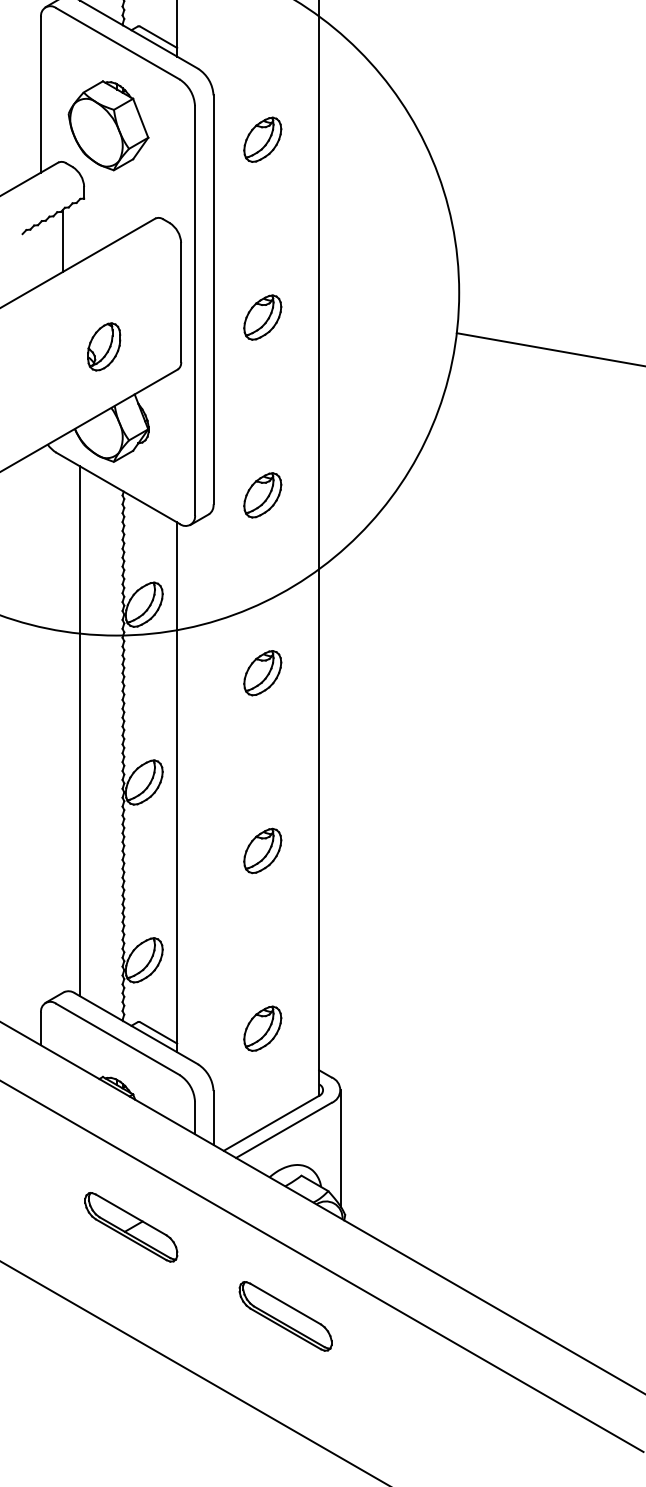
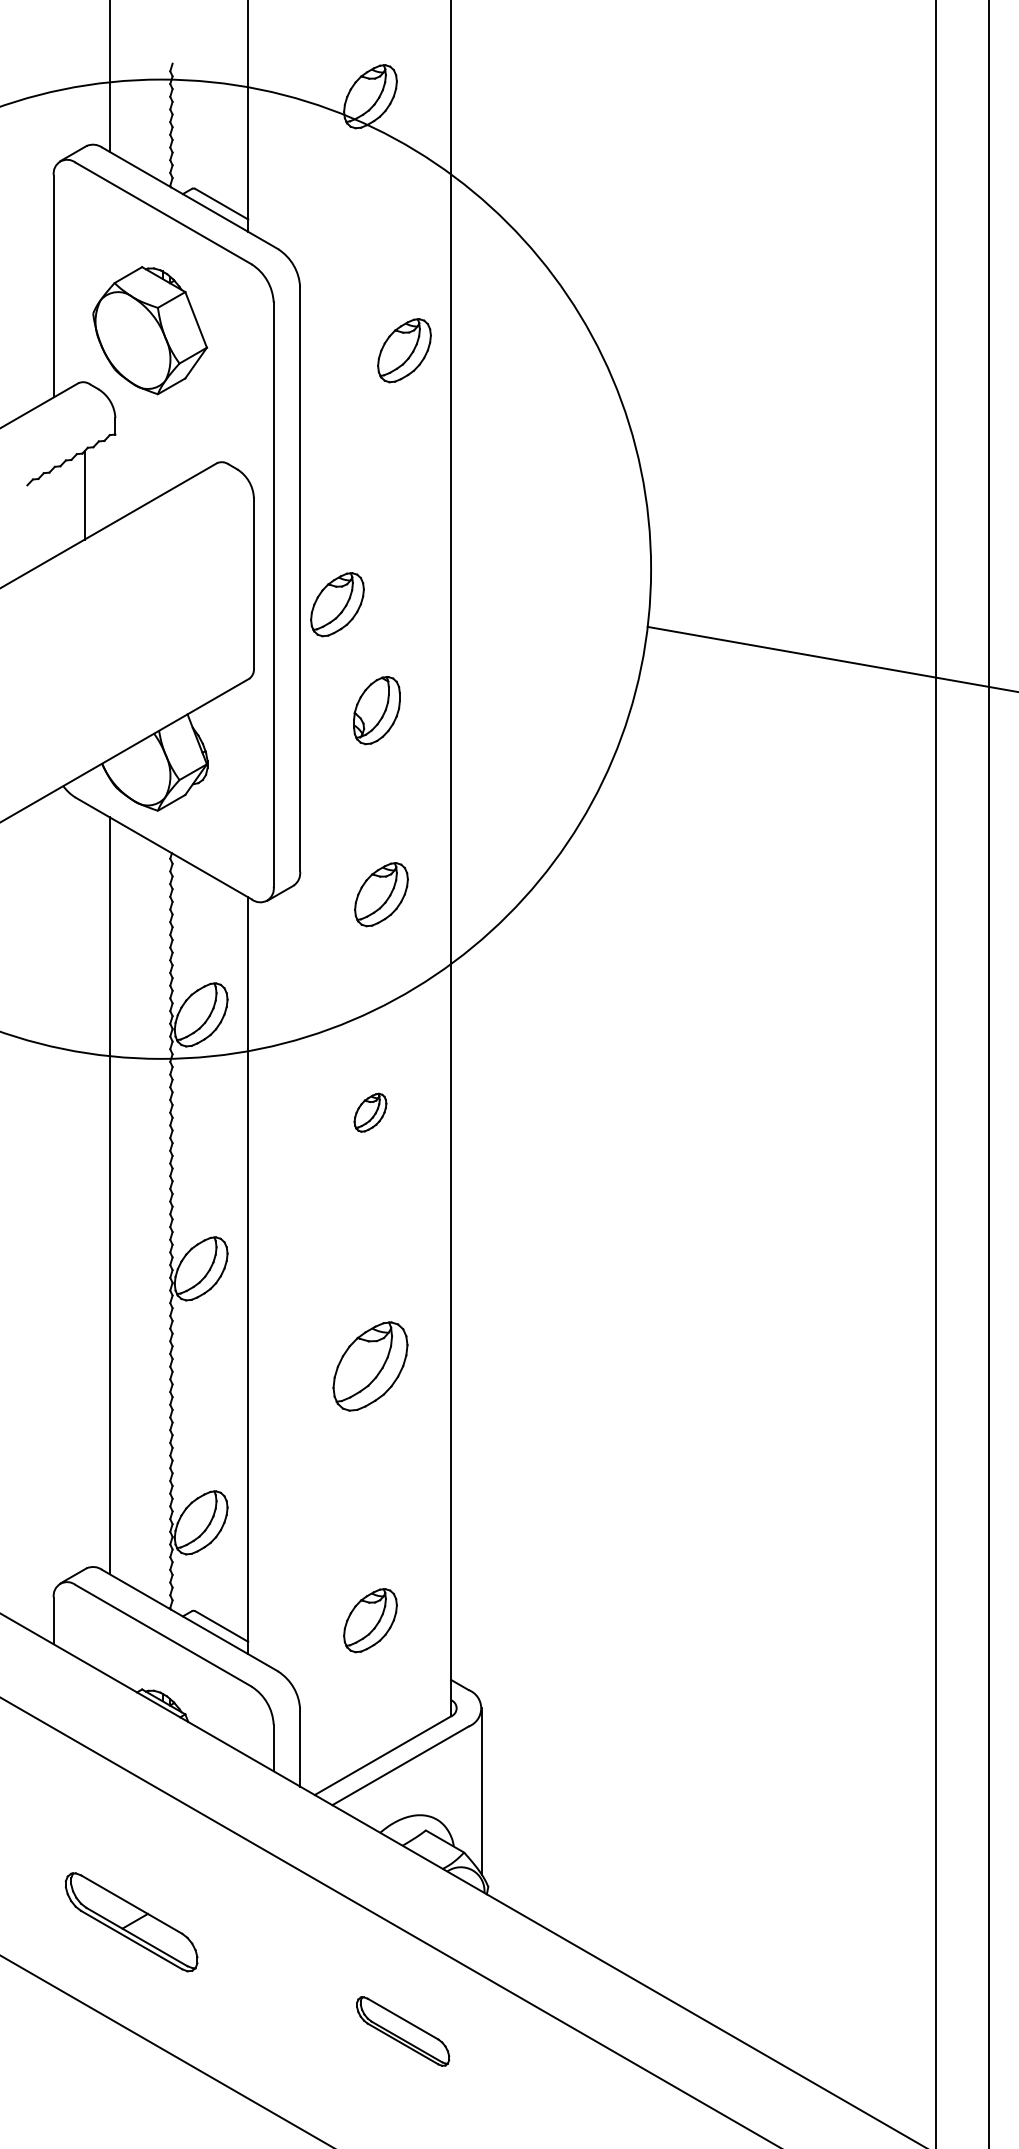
part: (262, 139) -> (404, 350), moved
part: (262, 317) -> (337, 604), moved
part: (103, 346) -> (376, 710), moved
part: (262, 495) -> (381, 894), moved
part: (262, 673) -> (370, 1112), size x0.6
part: (262, 850) -> (370, 1366), size x1.4
part: (131, 1227) -> (131, 1922), moved
part: (285, 1316) -> (402, 2031), size x0.7

